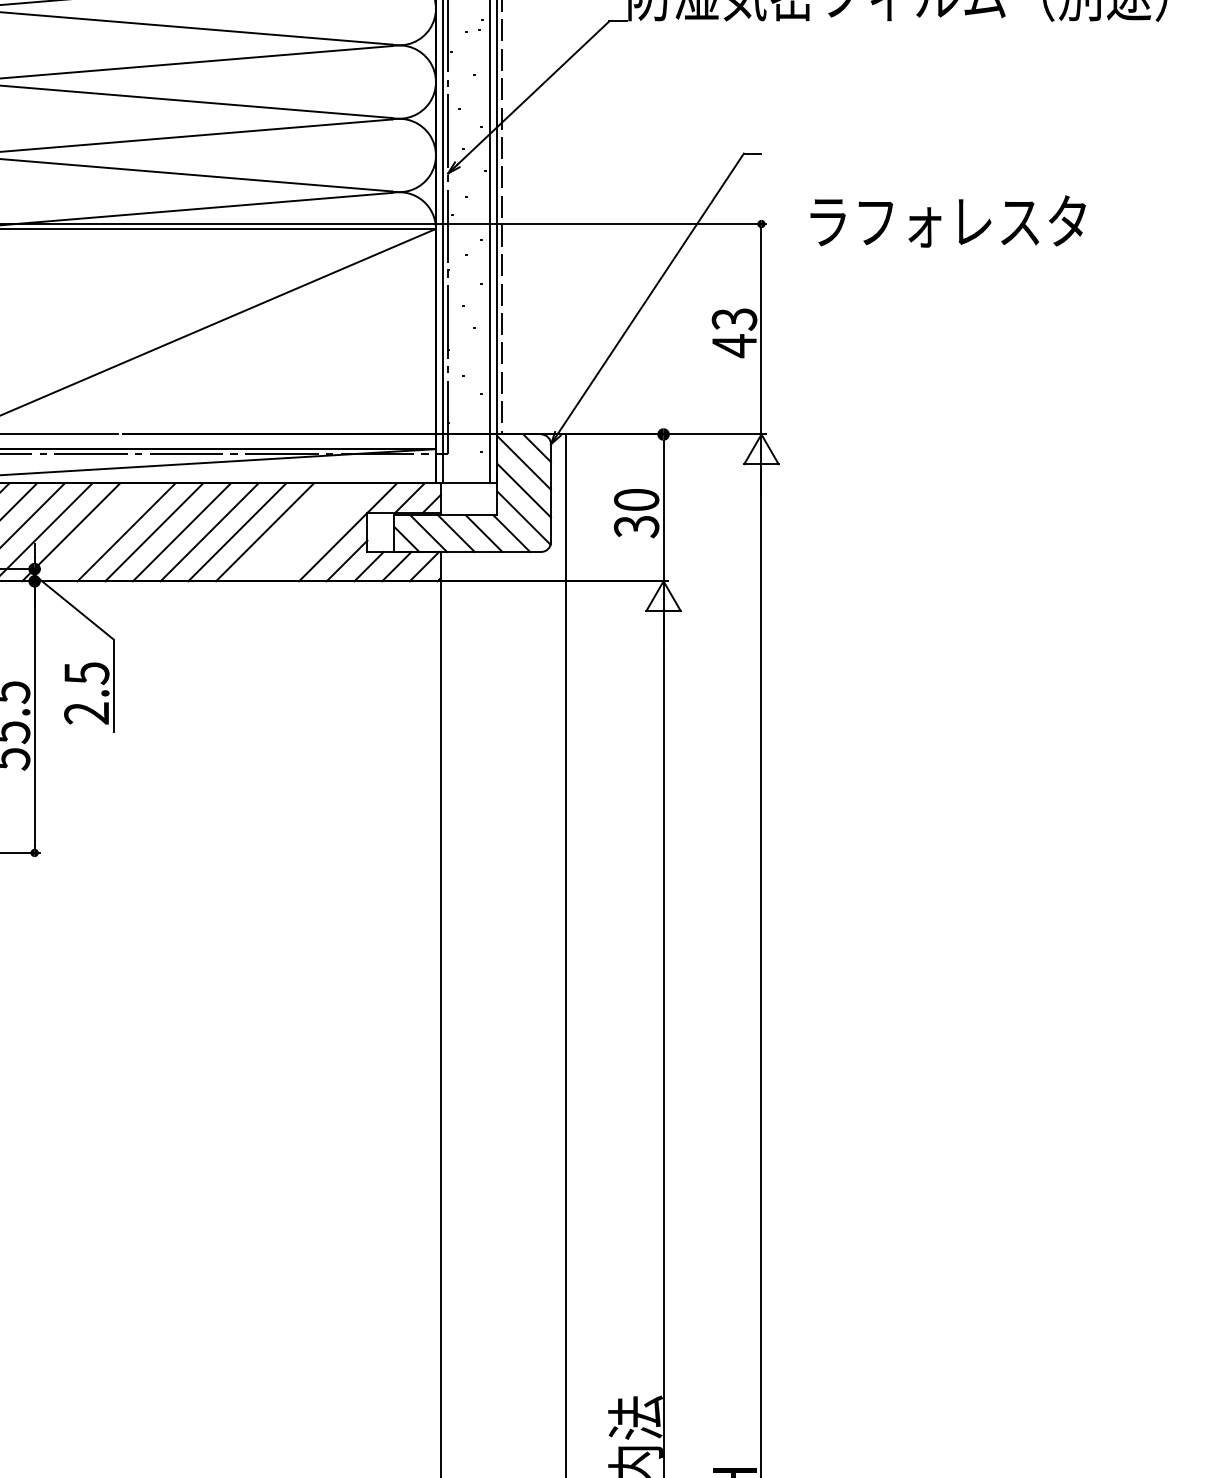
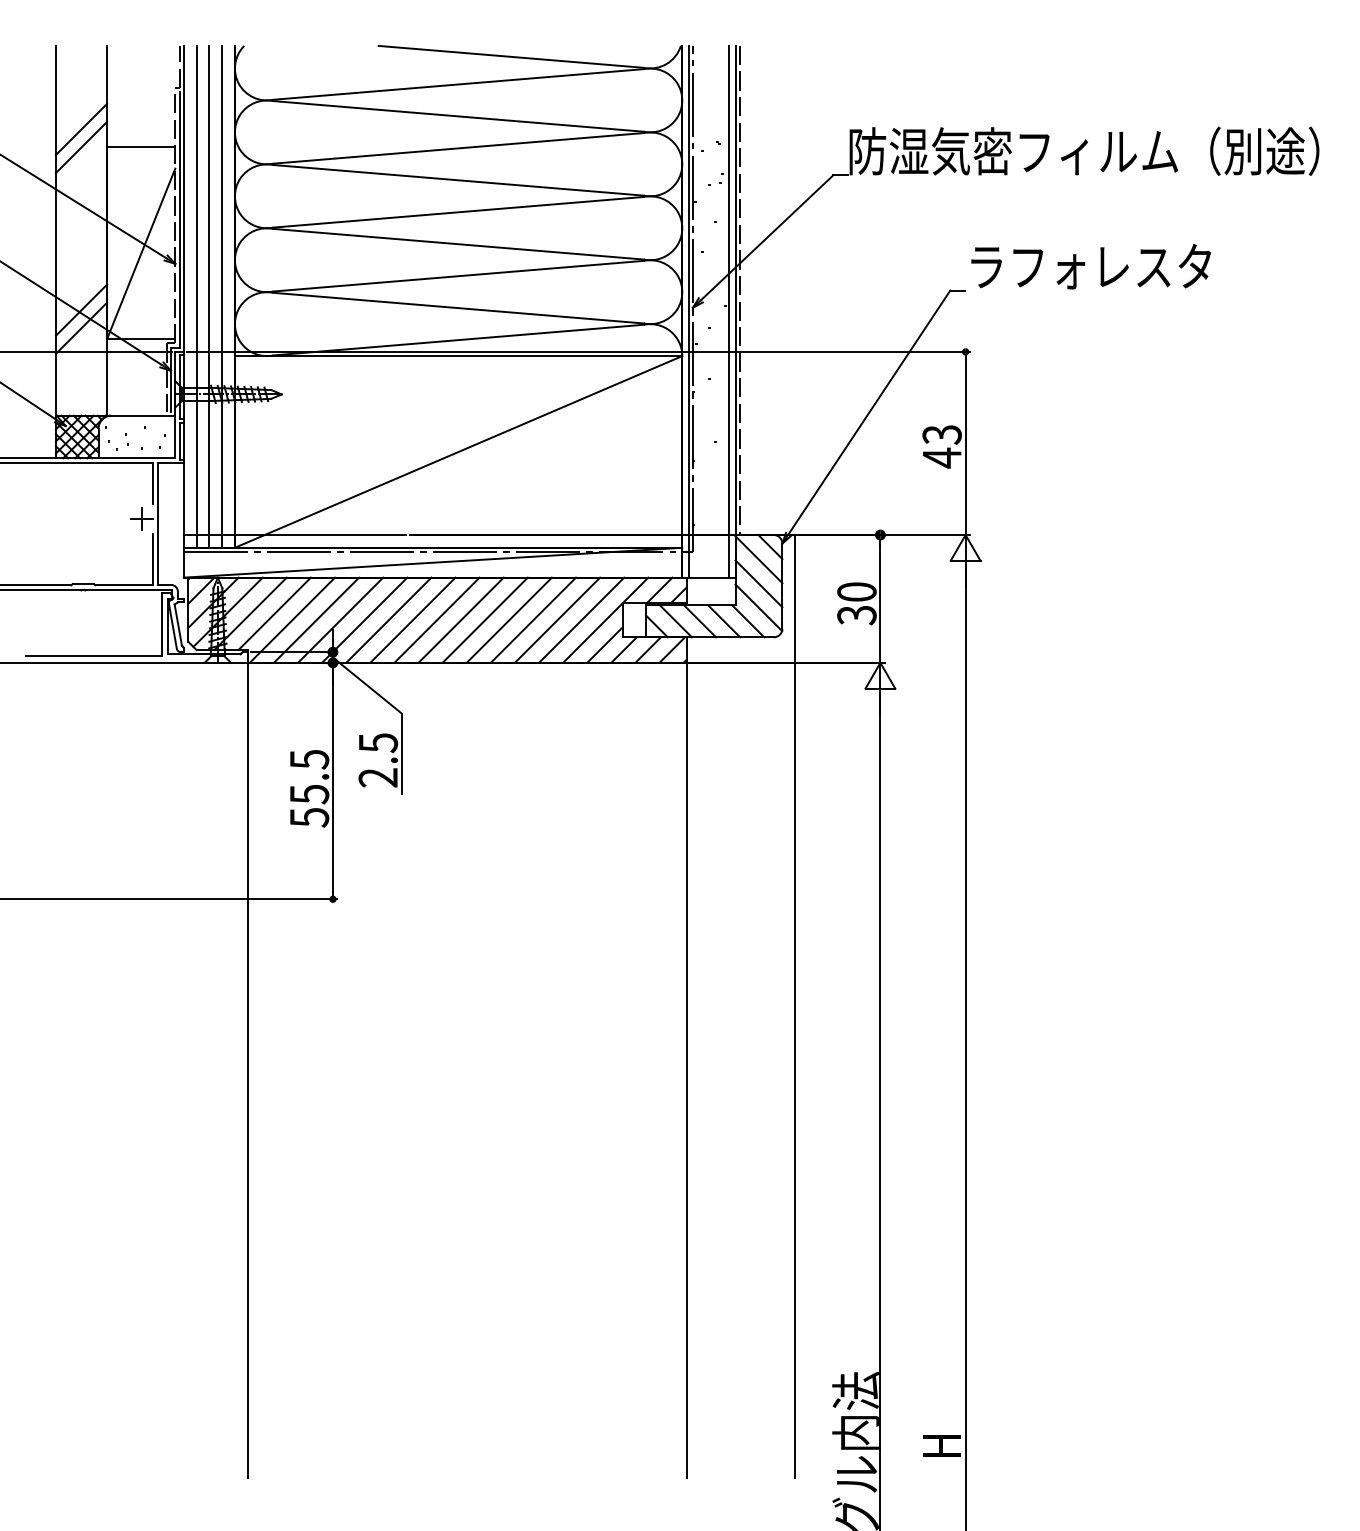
text: (947, 221) -> (1090, 266), moved
line: (98, 531) -> (388, 619), added
line: (292, 531) -> (557, 619), added
line: (320, 531) -> (581, 619), added

